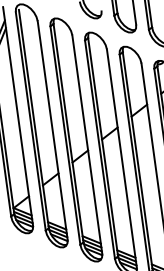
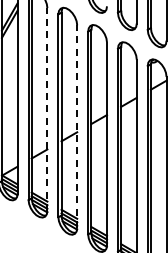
line: (52, 130) -> (47, 109), solid -> dashed
line: (87, 144) -> (77, 126), solid -> dashed

